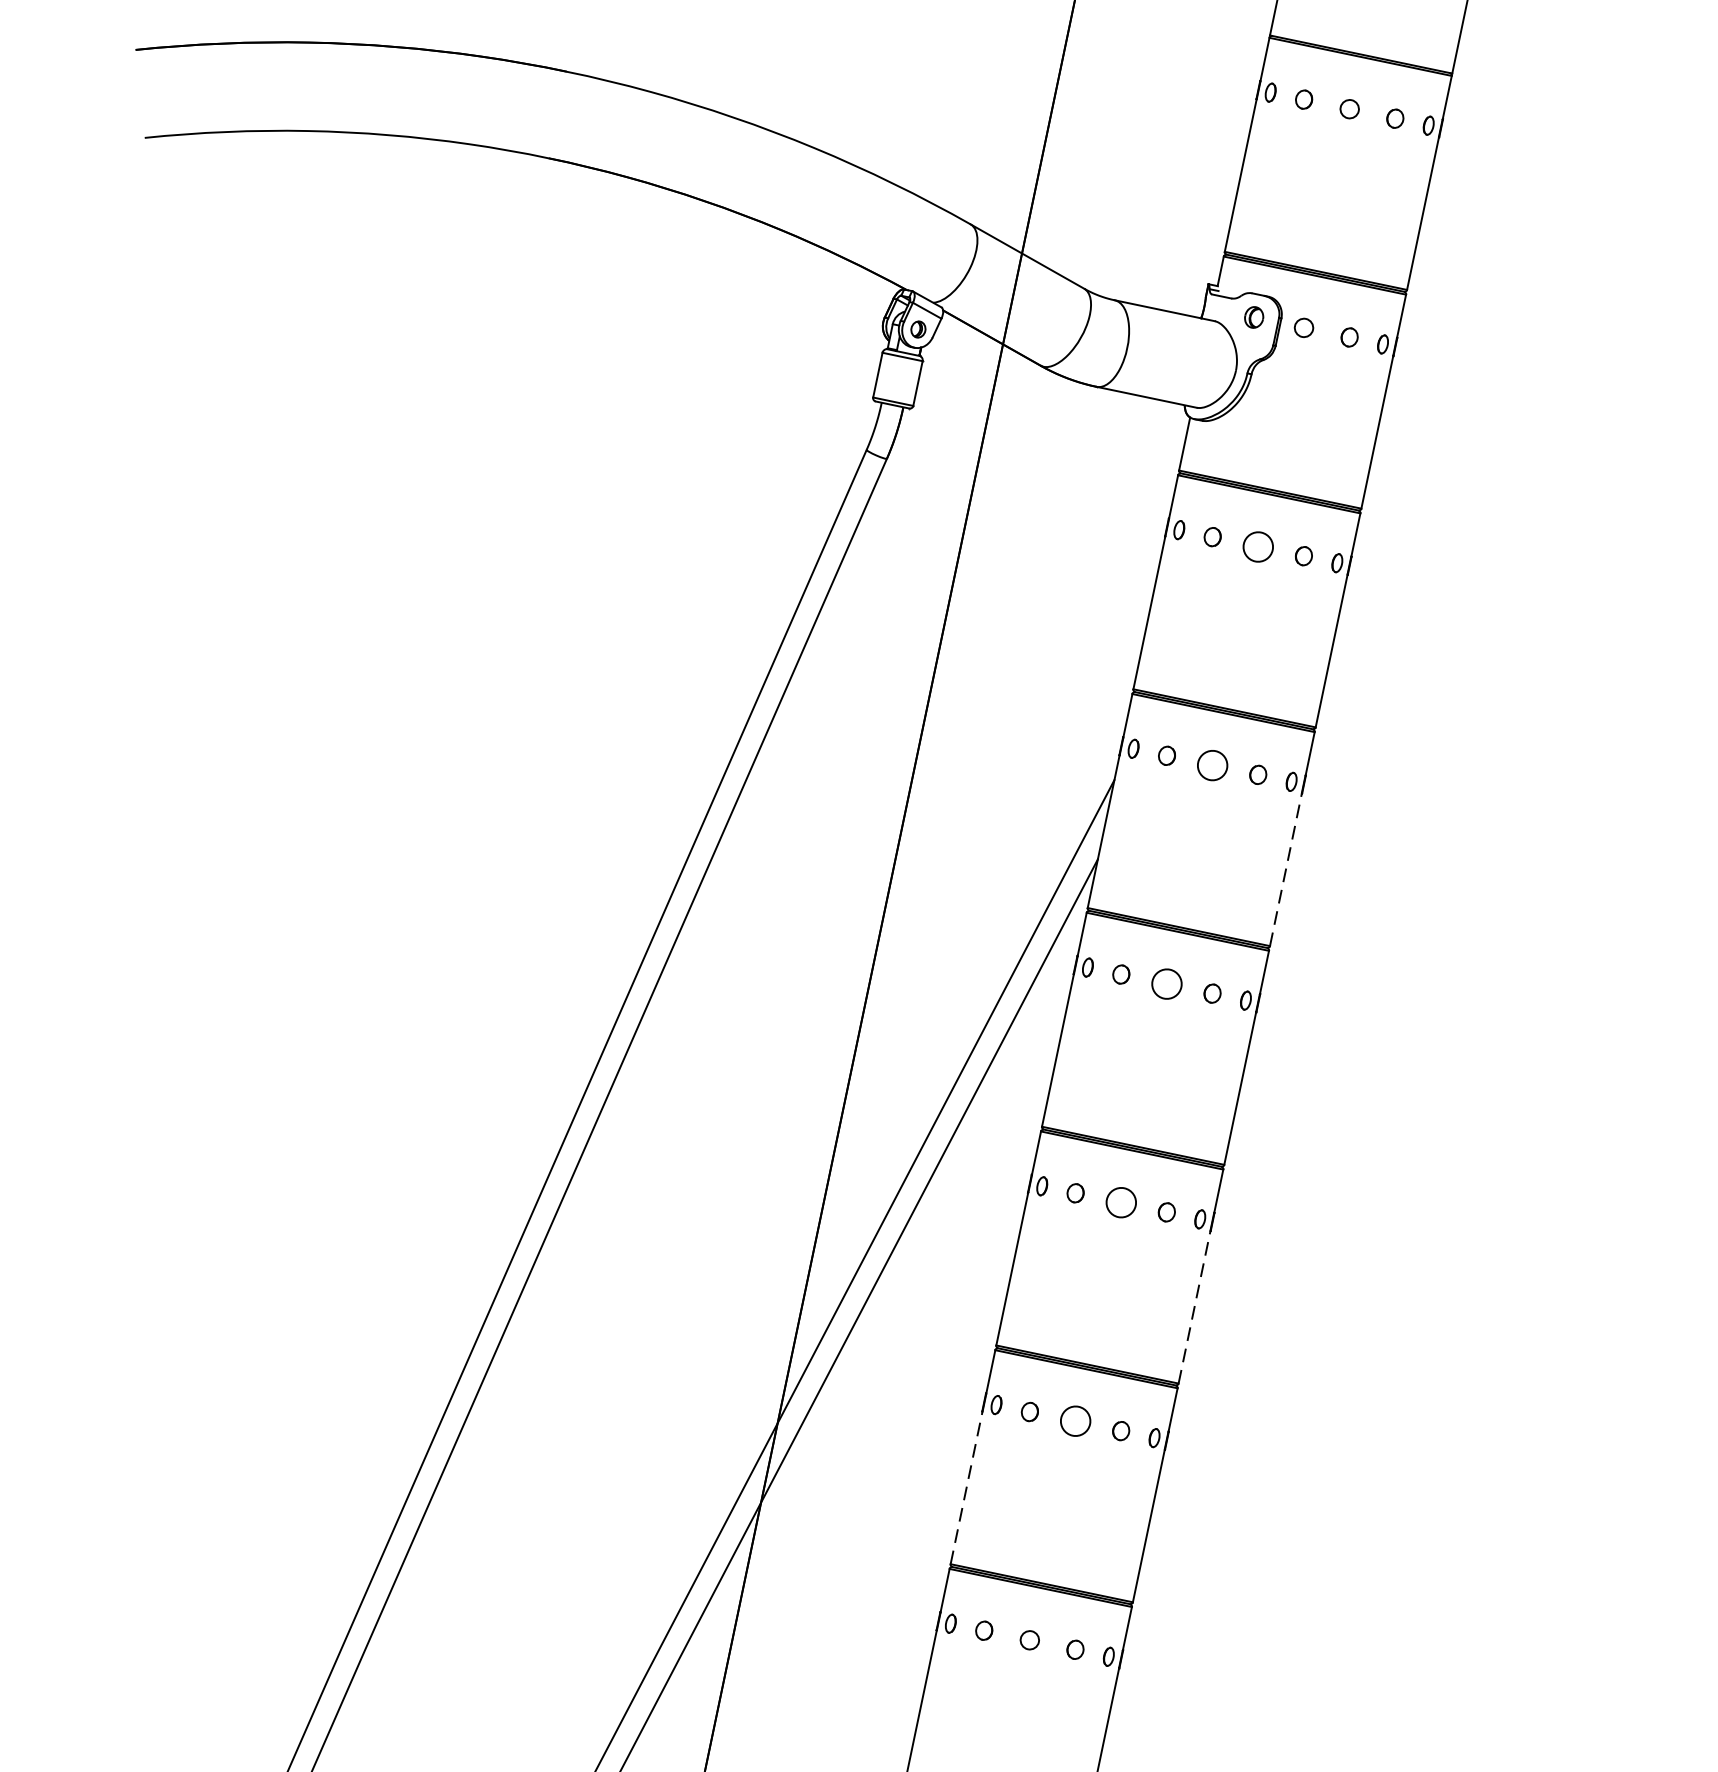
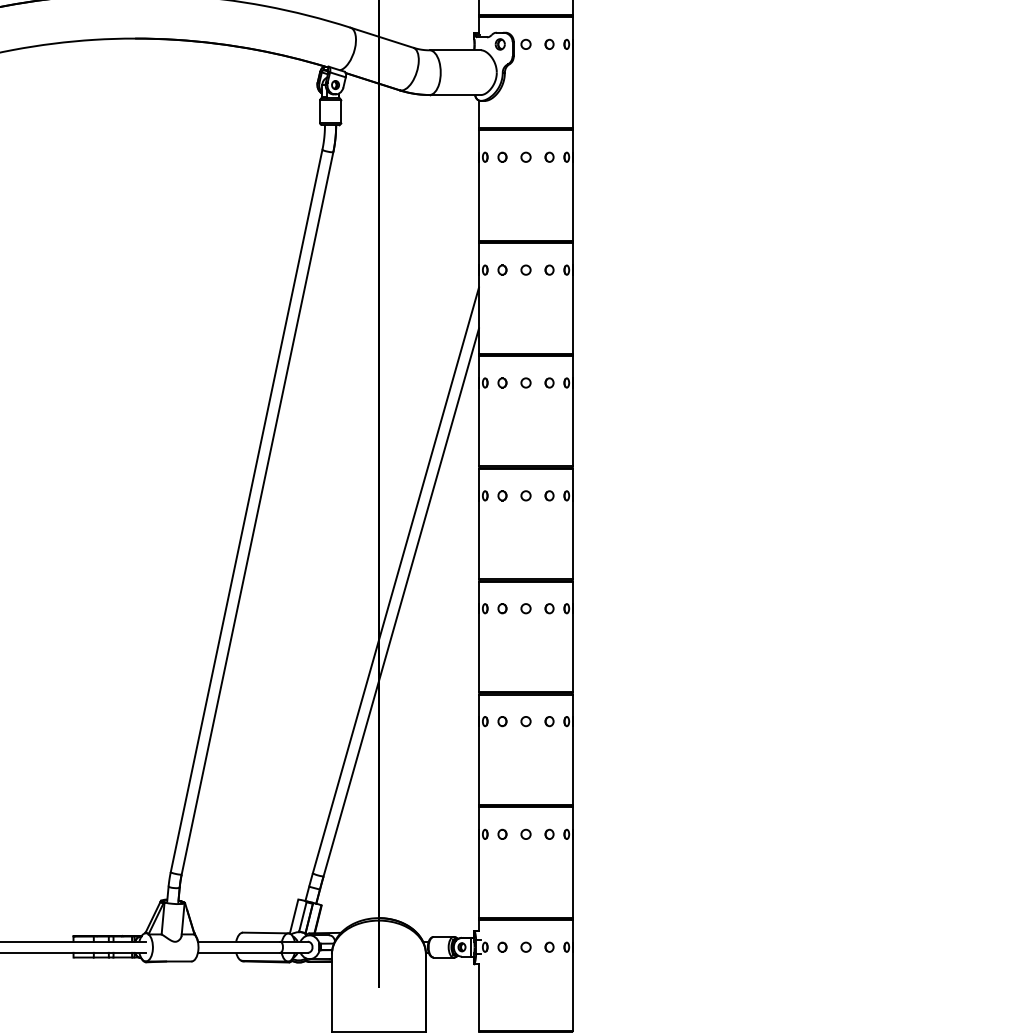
circle: (1257, 544) -> (525, 156), size x0.62
circle: (1211, 763) -> (525, 269), size x0.62
line: (1287, 868) -> (573, 313), dashed -> solid
circle: (1166, 982) -> (525, 382), size x0.62
circle: (1120, 1201) -> (525, 495), size x0.62
line: (1195, 1306) -> (573, 539), dashed -> solid
circle: (1074, 1420) -> (525, 608), size x0.62
line: (967, 1487) -> (479, 652), dashed -> solid

